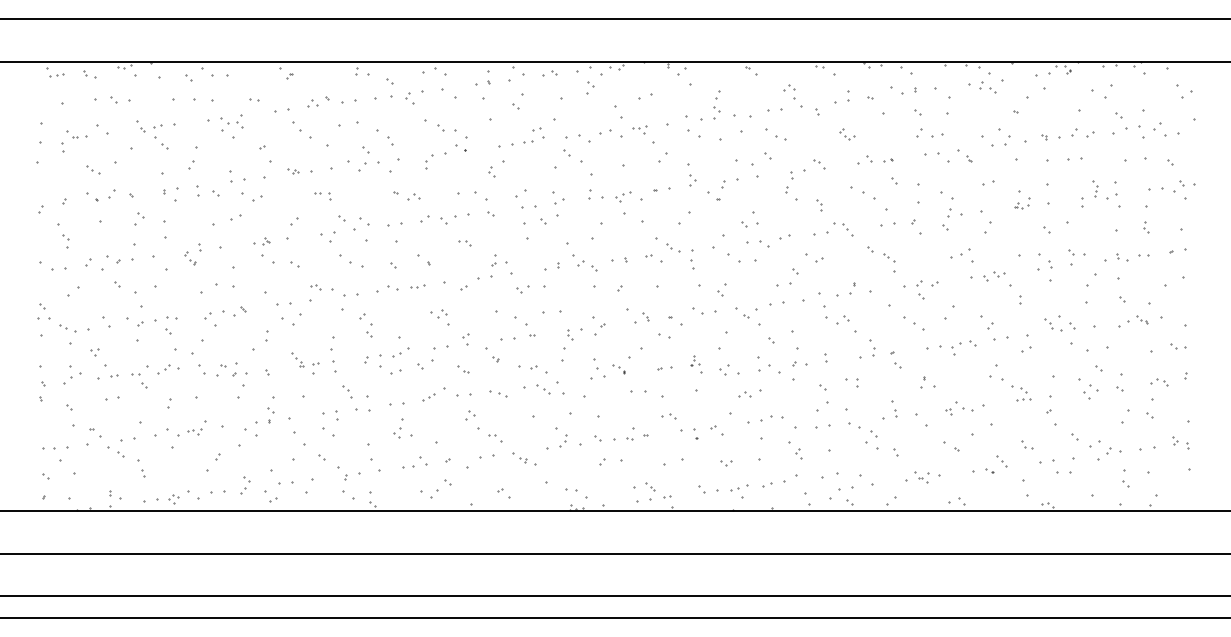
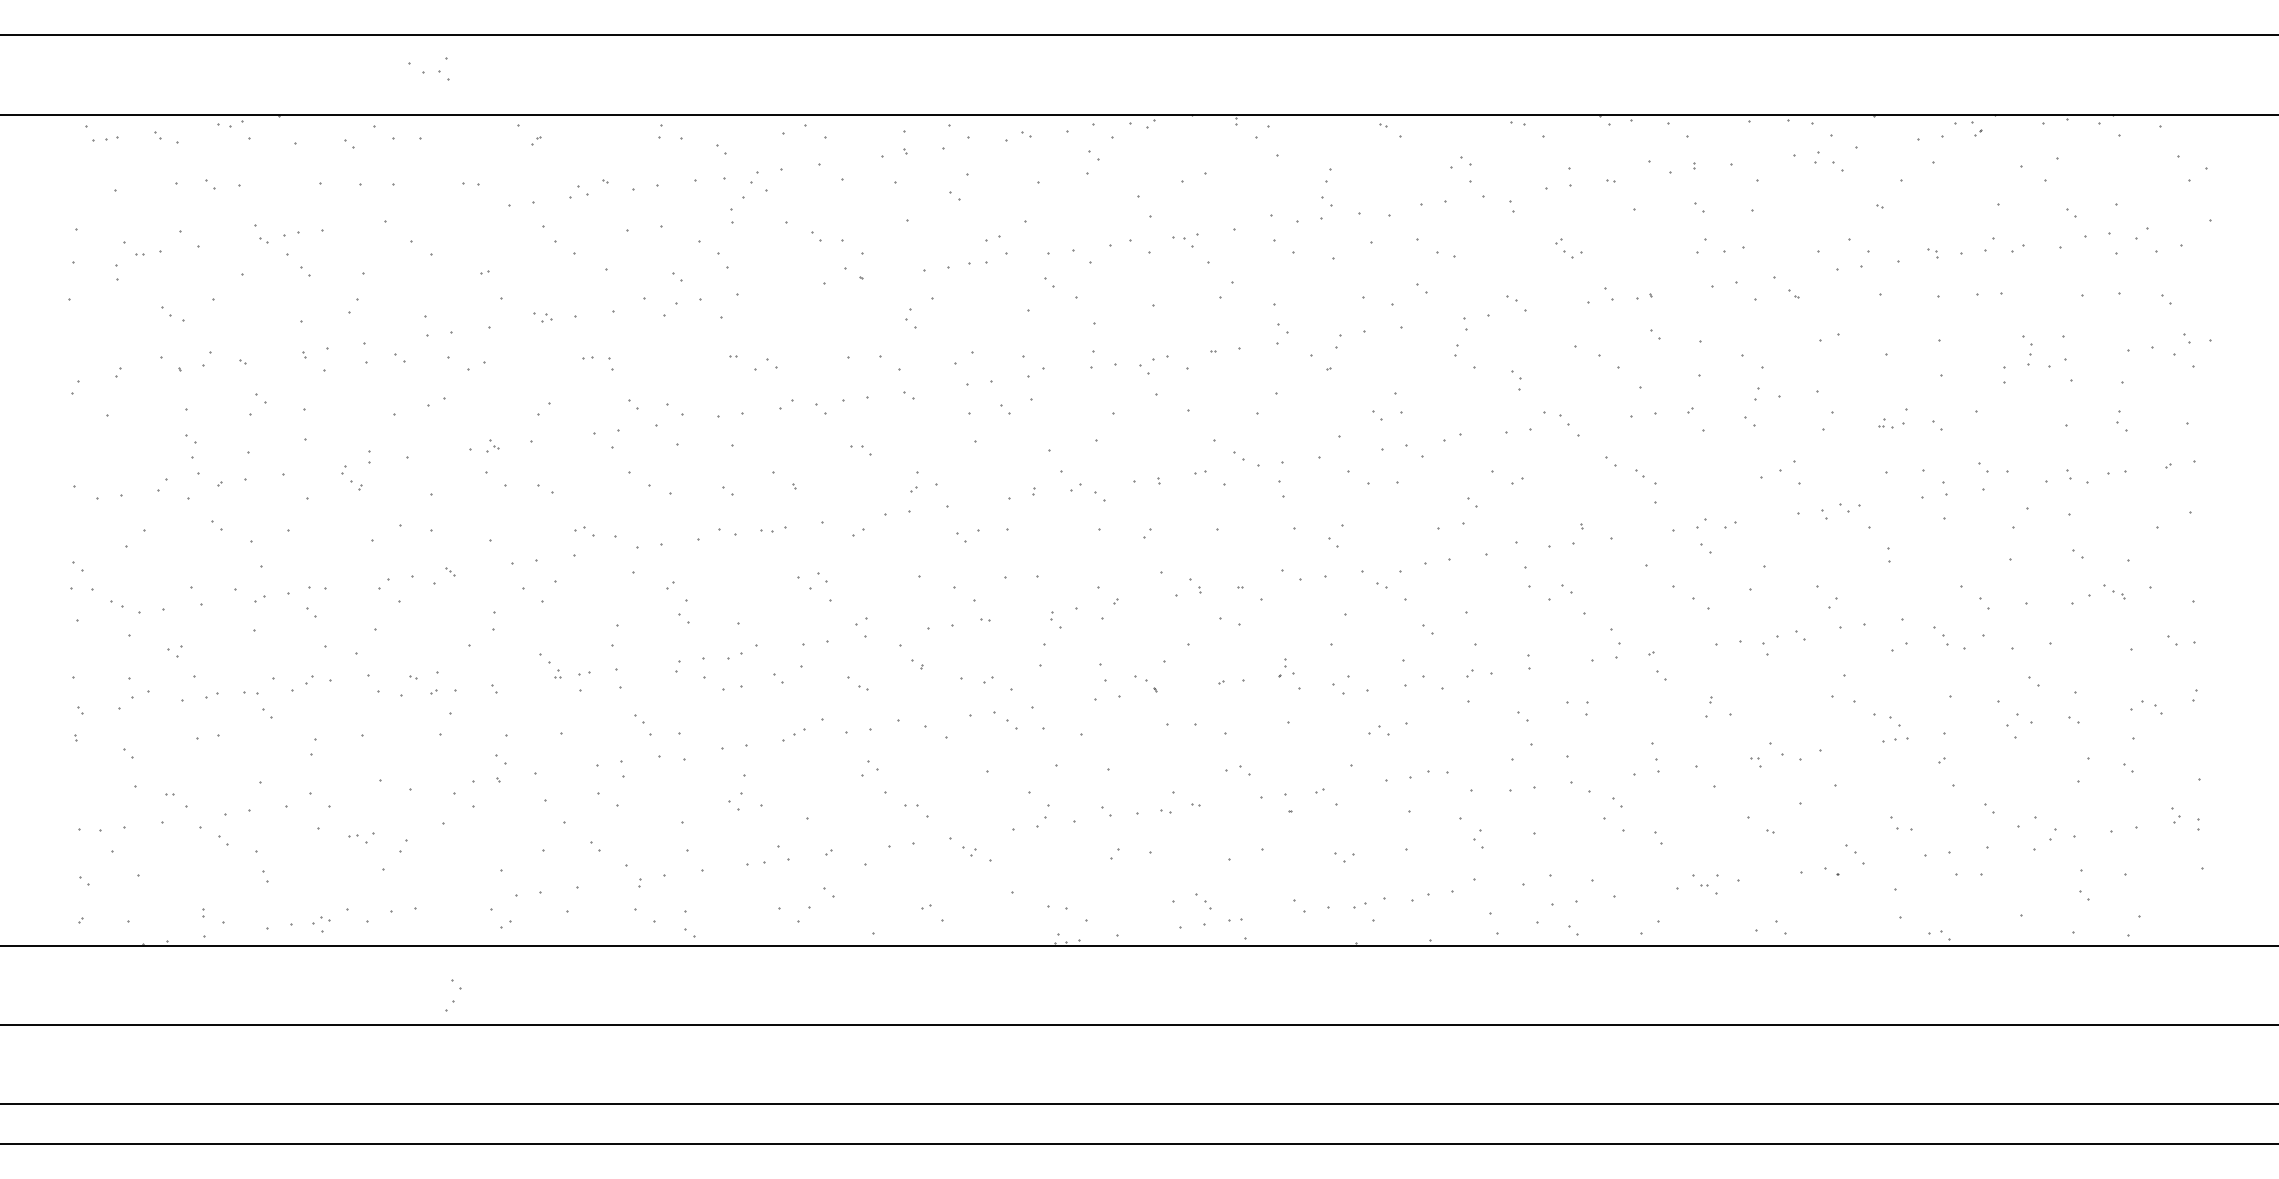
part: (231, 121) -> (428, 69), moved
part: (429, 161) -> (737, 210), moved
part: (1022, 203) -> (1892, 419), moved
part: (65, 241) -> (189, 446), moved
part: (1053, 324) -> (1950, 637), moved
part: (498, 393) -> (922, 728), size x1.6
part: (194, 431) -> (360, 837), moved
part: (245, 485) -> (454, 996), moved

